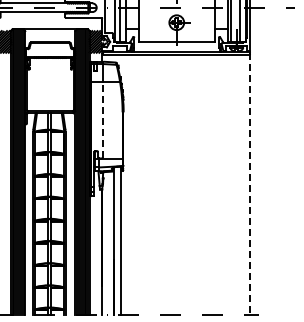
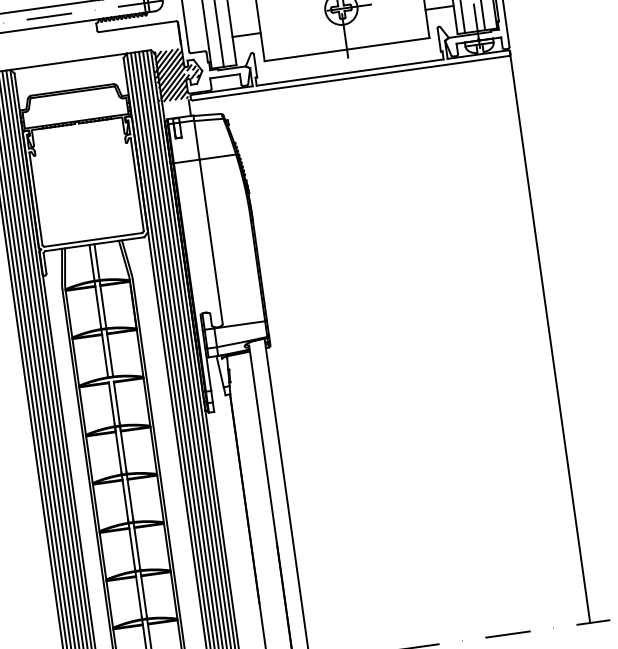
line: (103, 119) -> (211, 241), dashed -> solid
line: (250, 184) -> (551, 338), dashed -> solid

